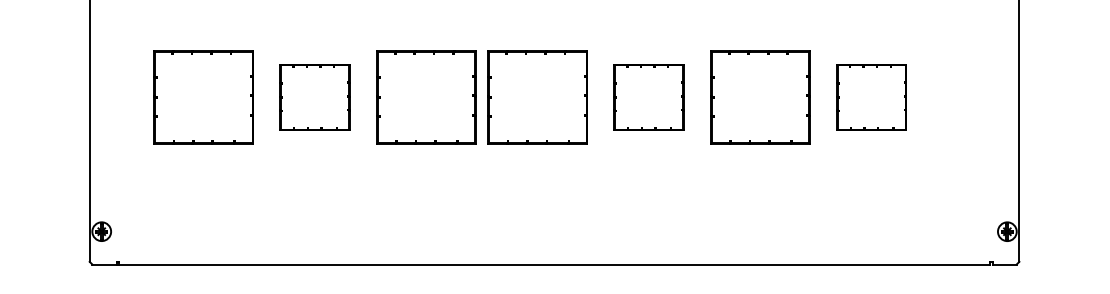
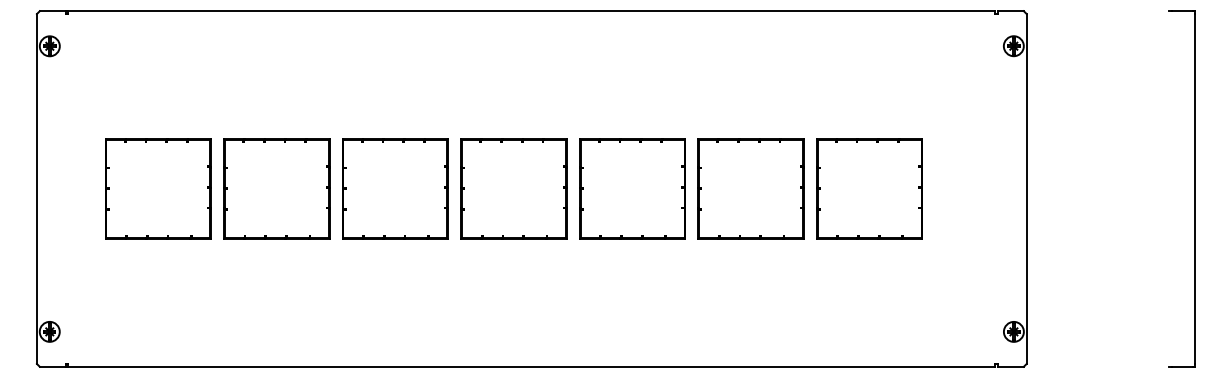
part: (314, 97) -> (276, 188), size x1.43
part: (649, 97) -> (632, 188), size x1.43
part: (871, 97) -> (869, 188), size x1.43

